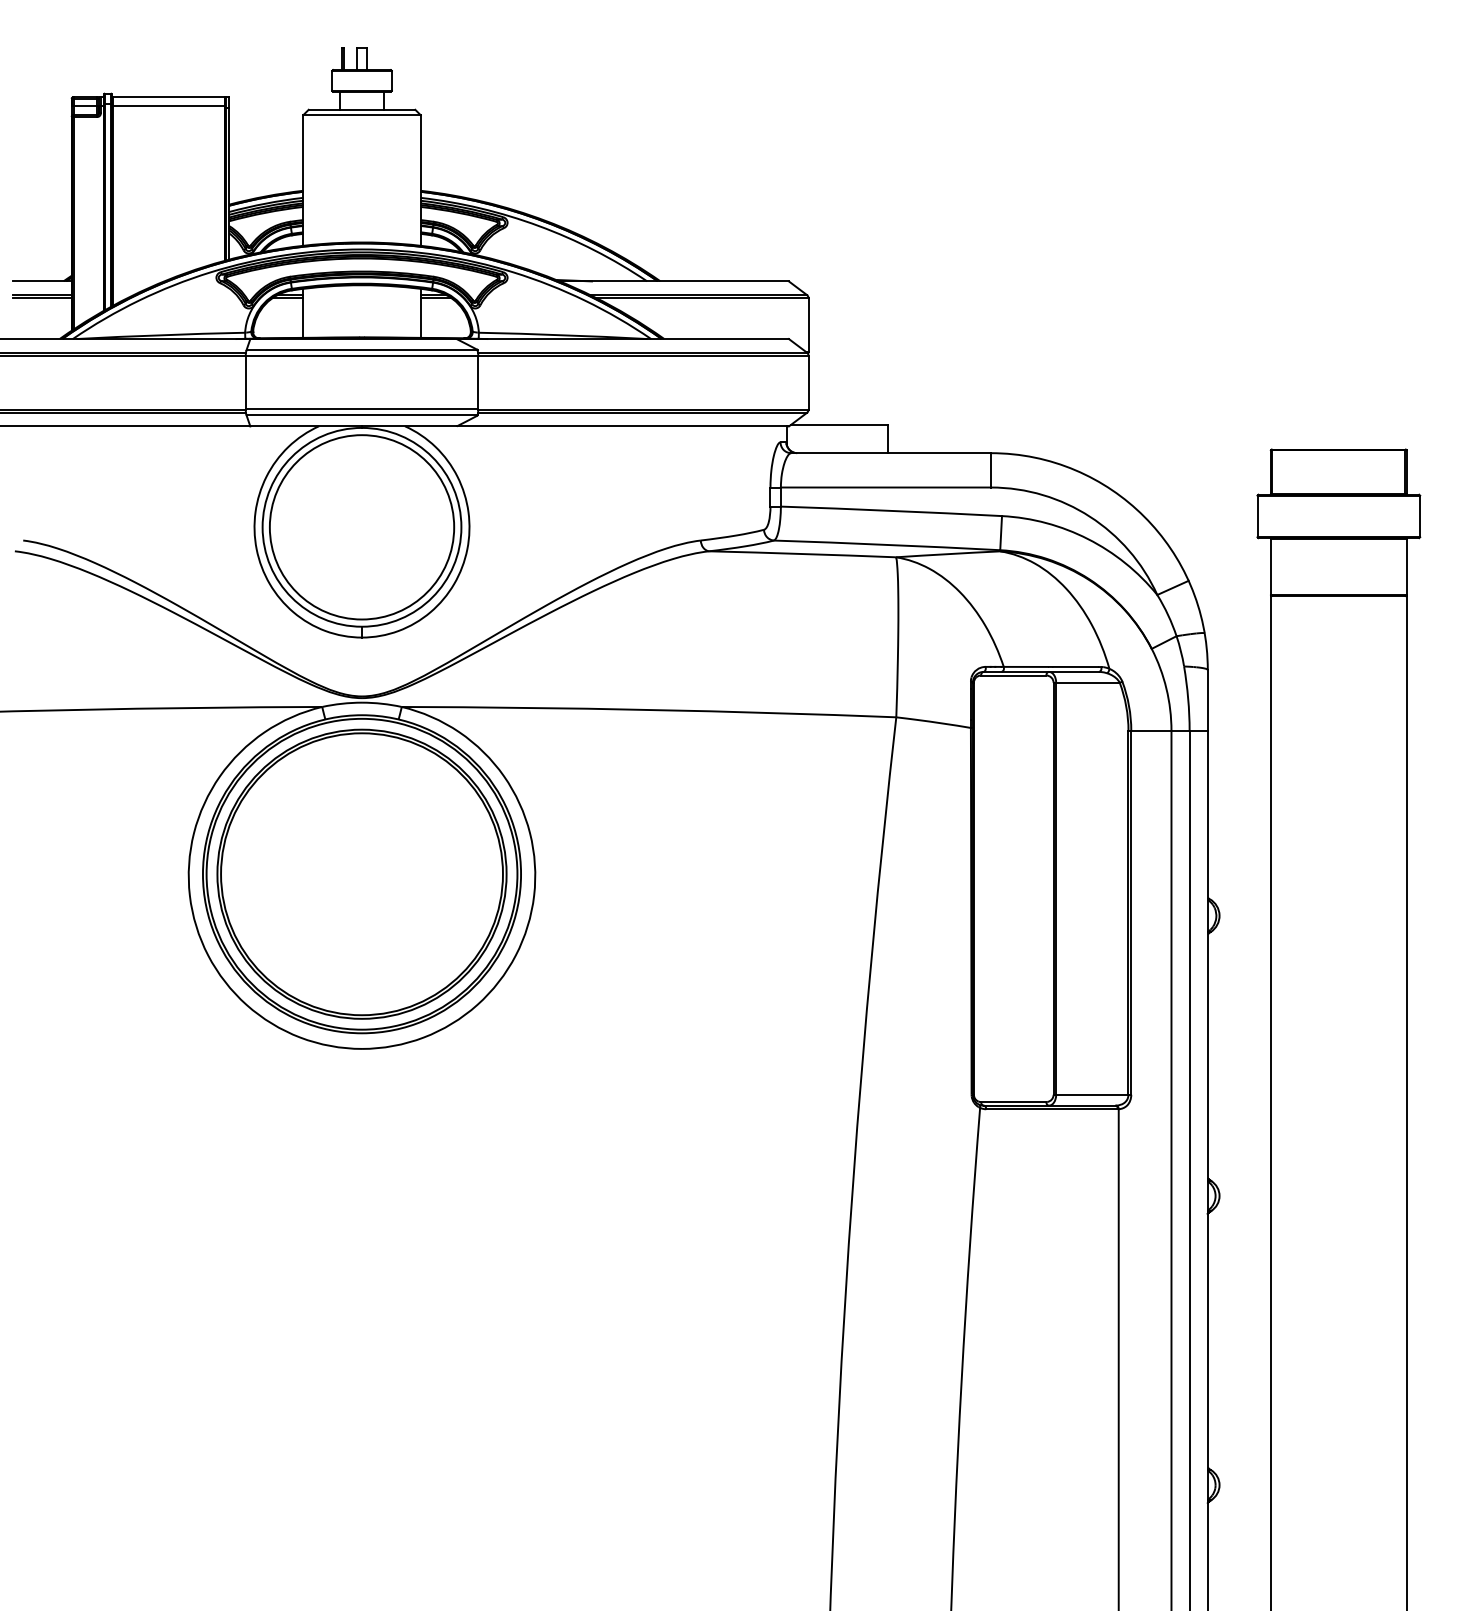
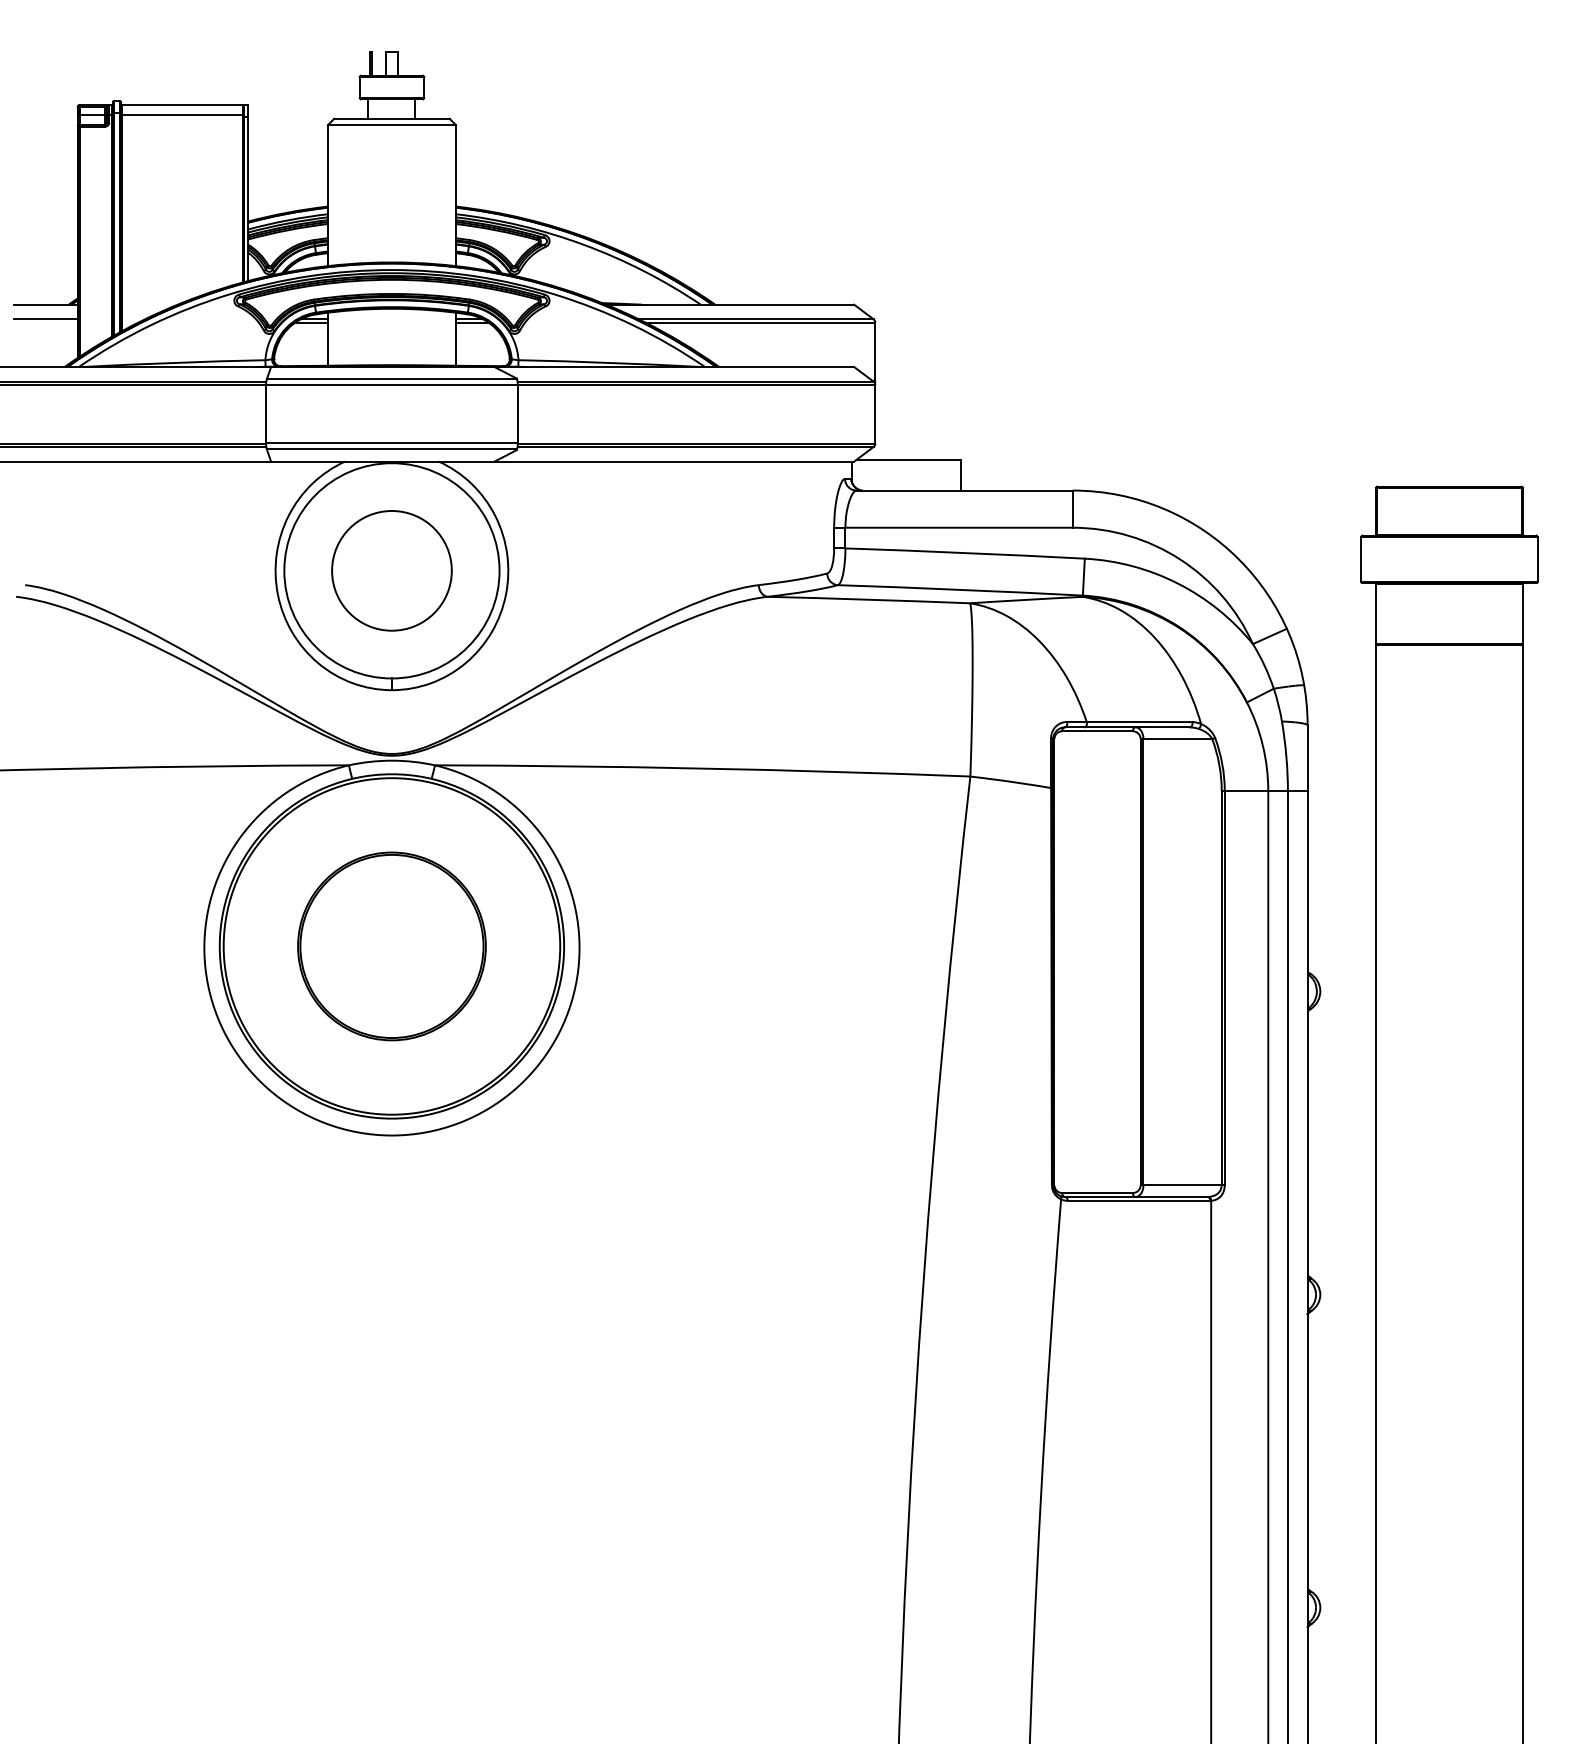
line: (41, 297) -> (45, 322), removed
circle: (361, 527) -> (391, 570), size x0.6
part: (361, 874) -> (391, 946), size x0.6

